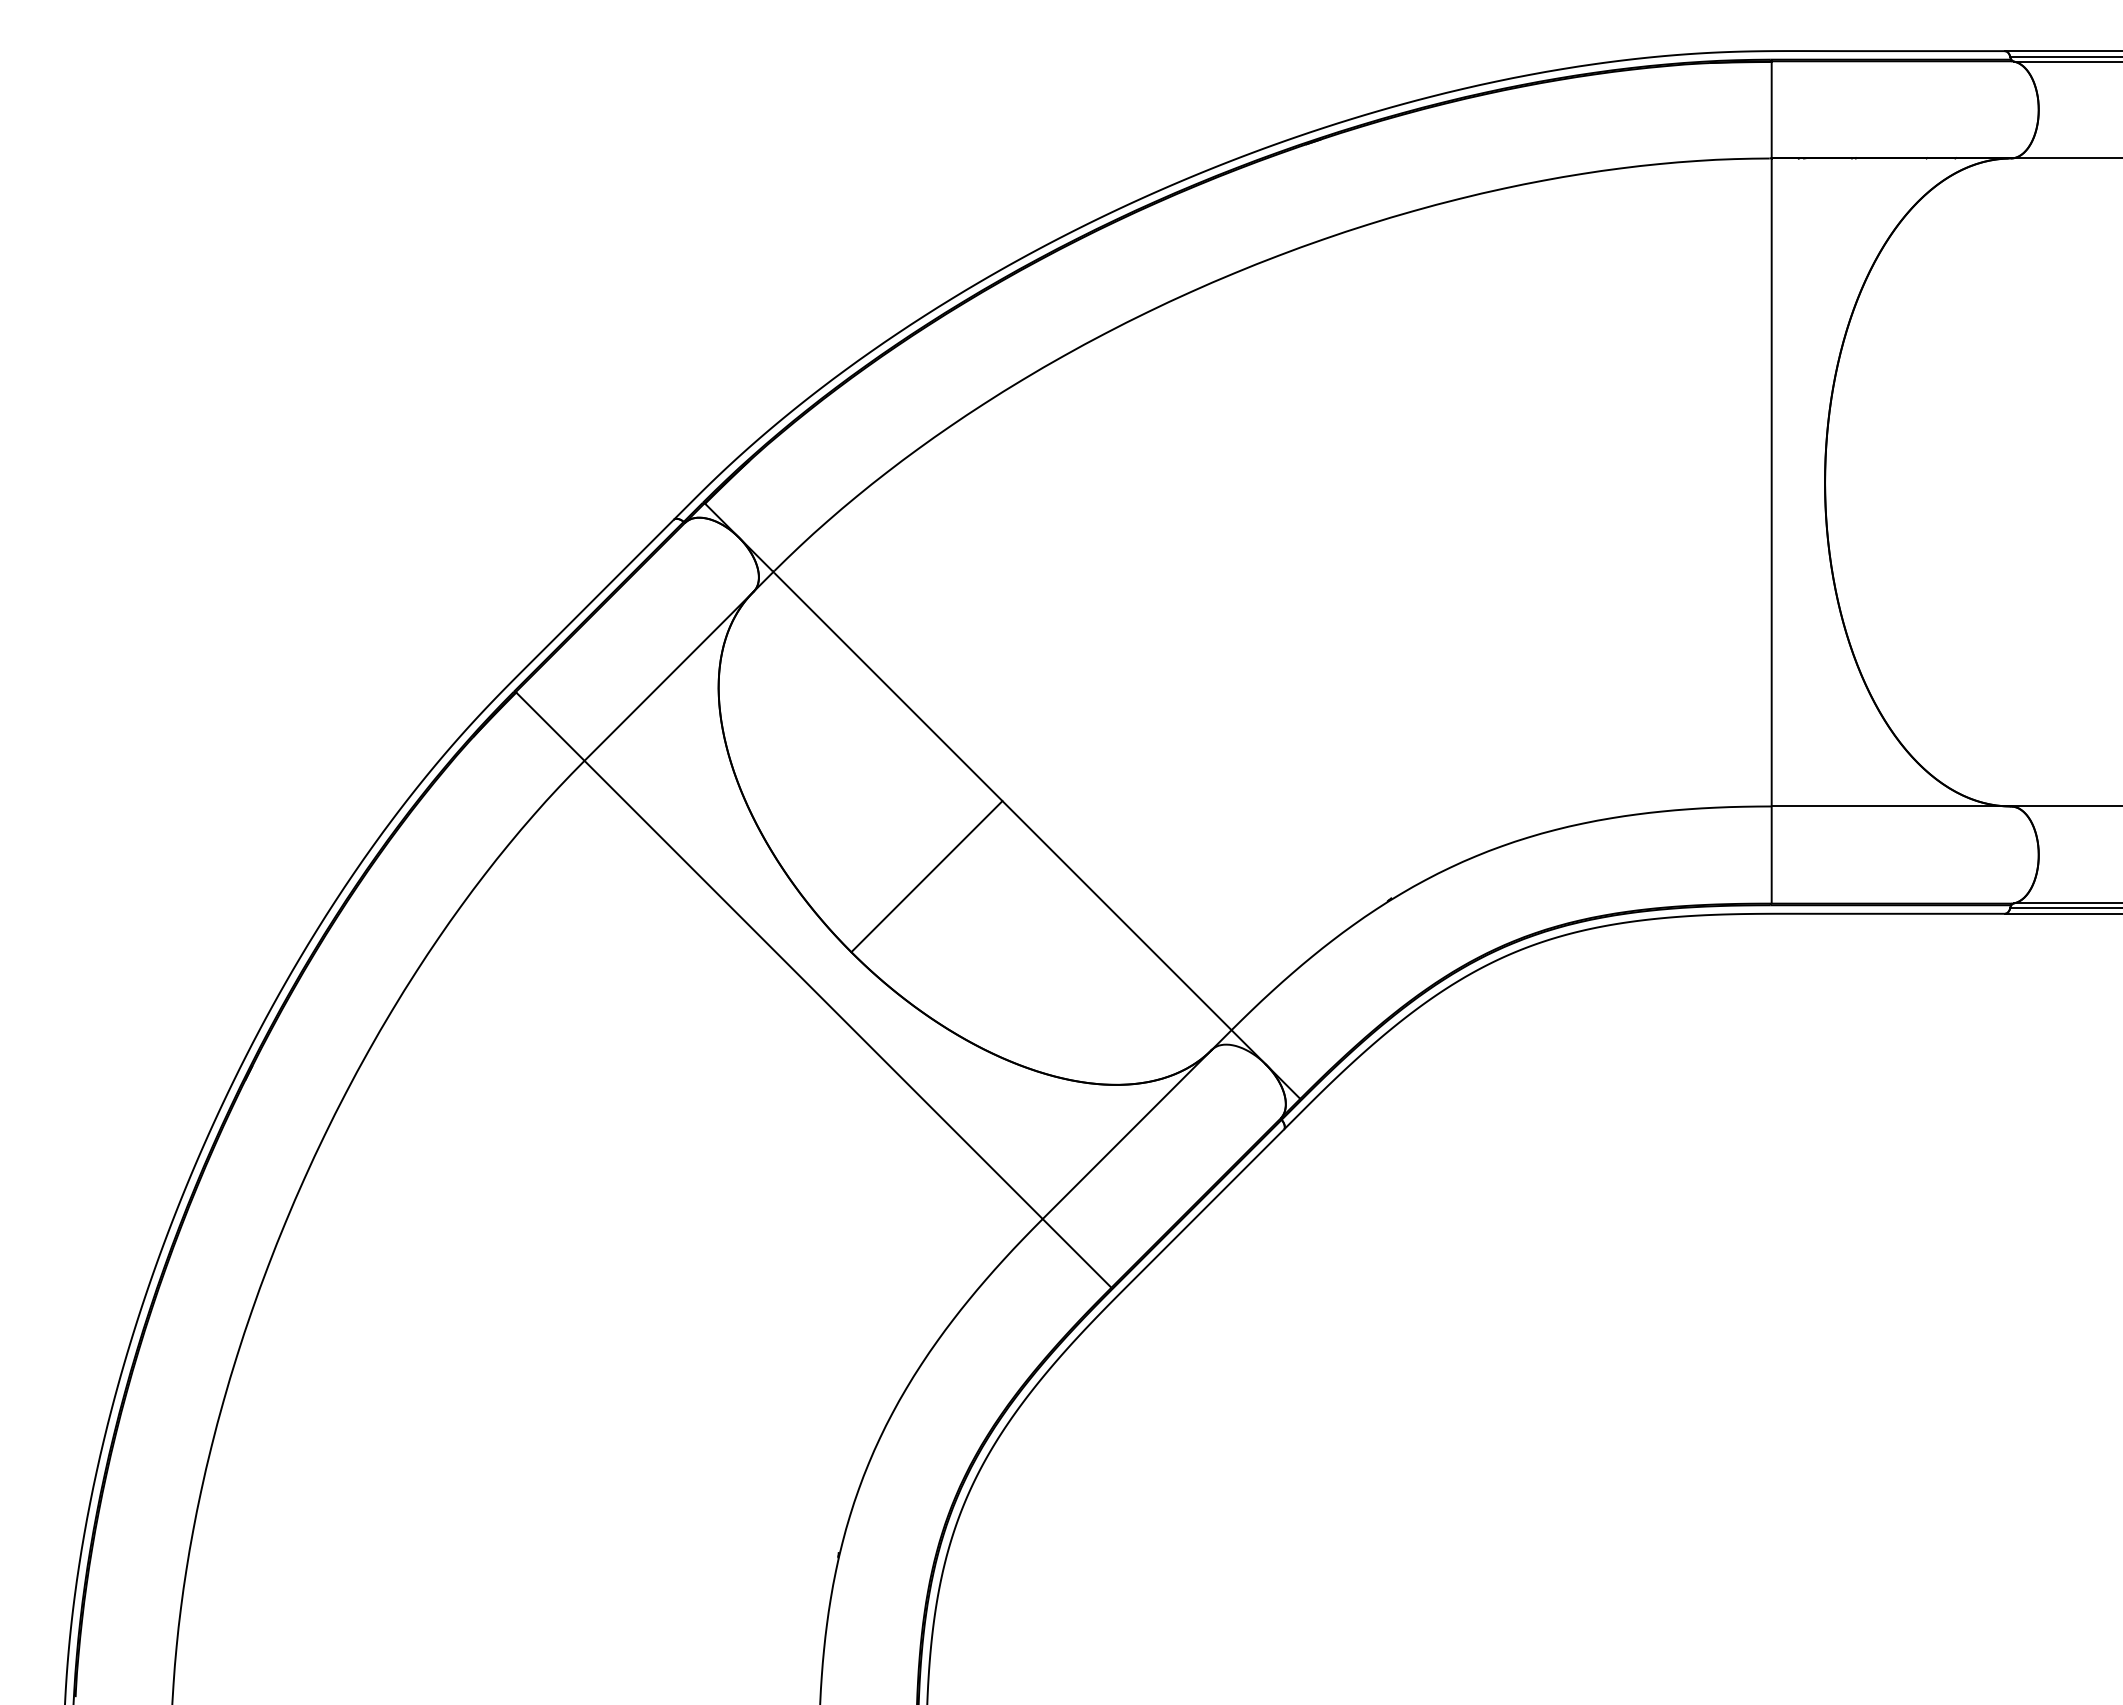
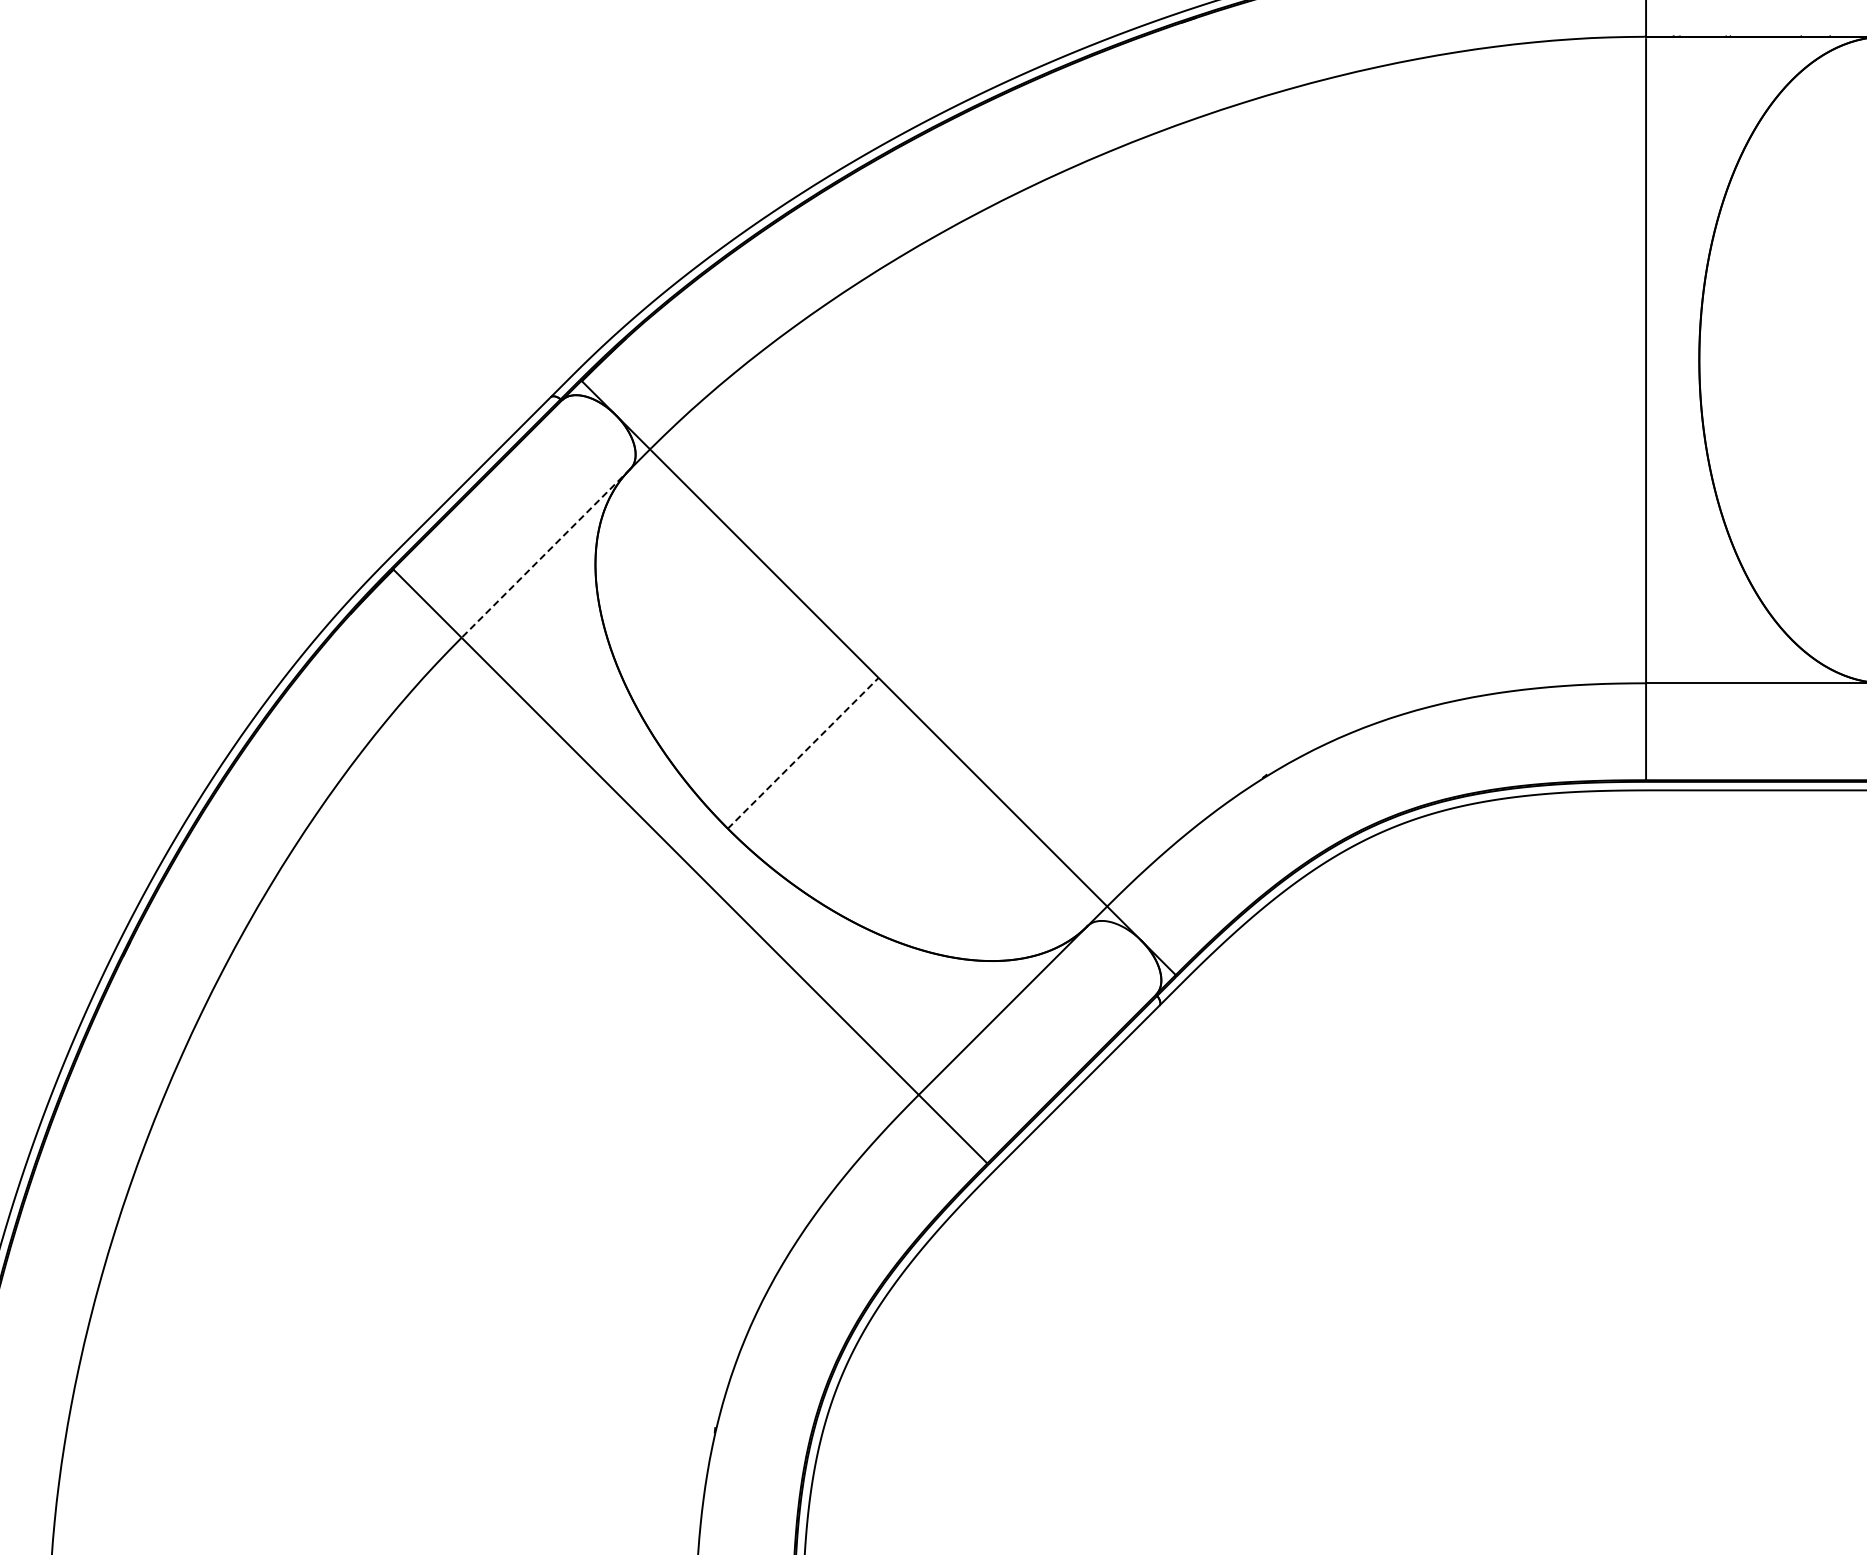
line: (669, 676) -> (546, 553), solid -> dashed
line: (926, 876) -> (802, 753), solid -> dashed

